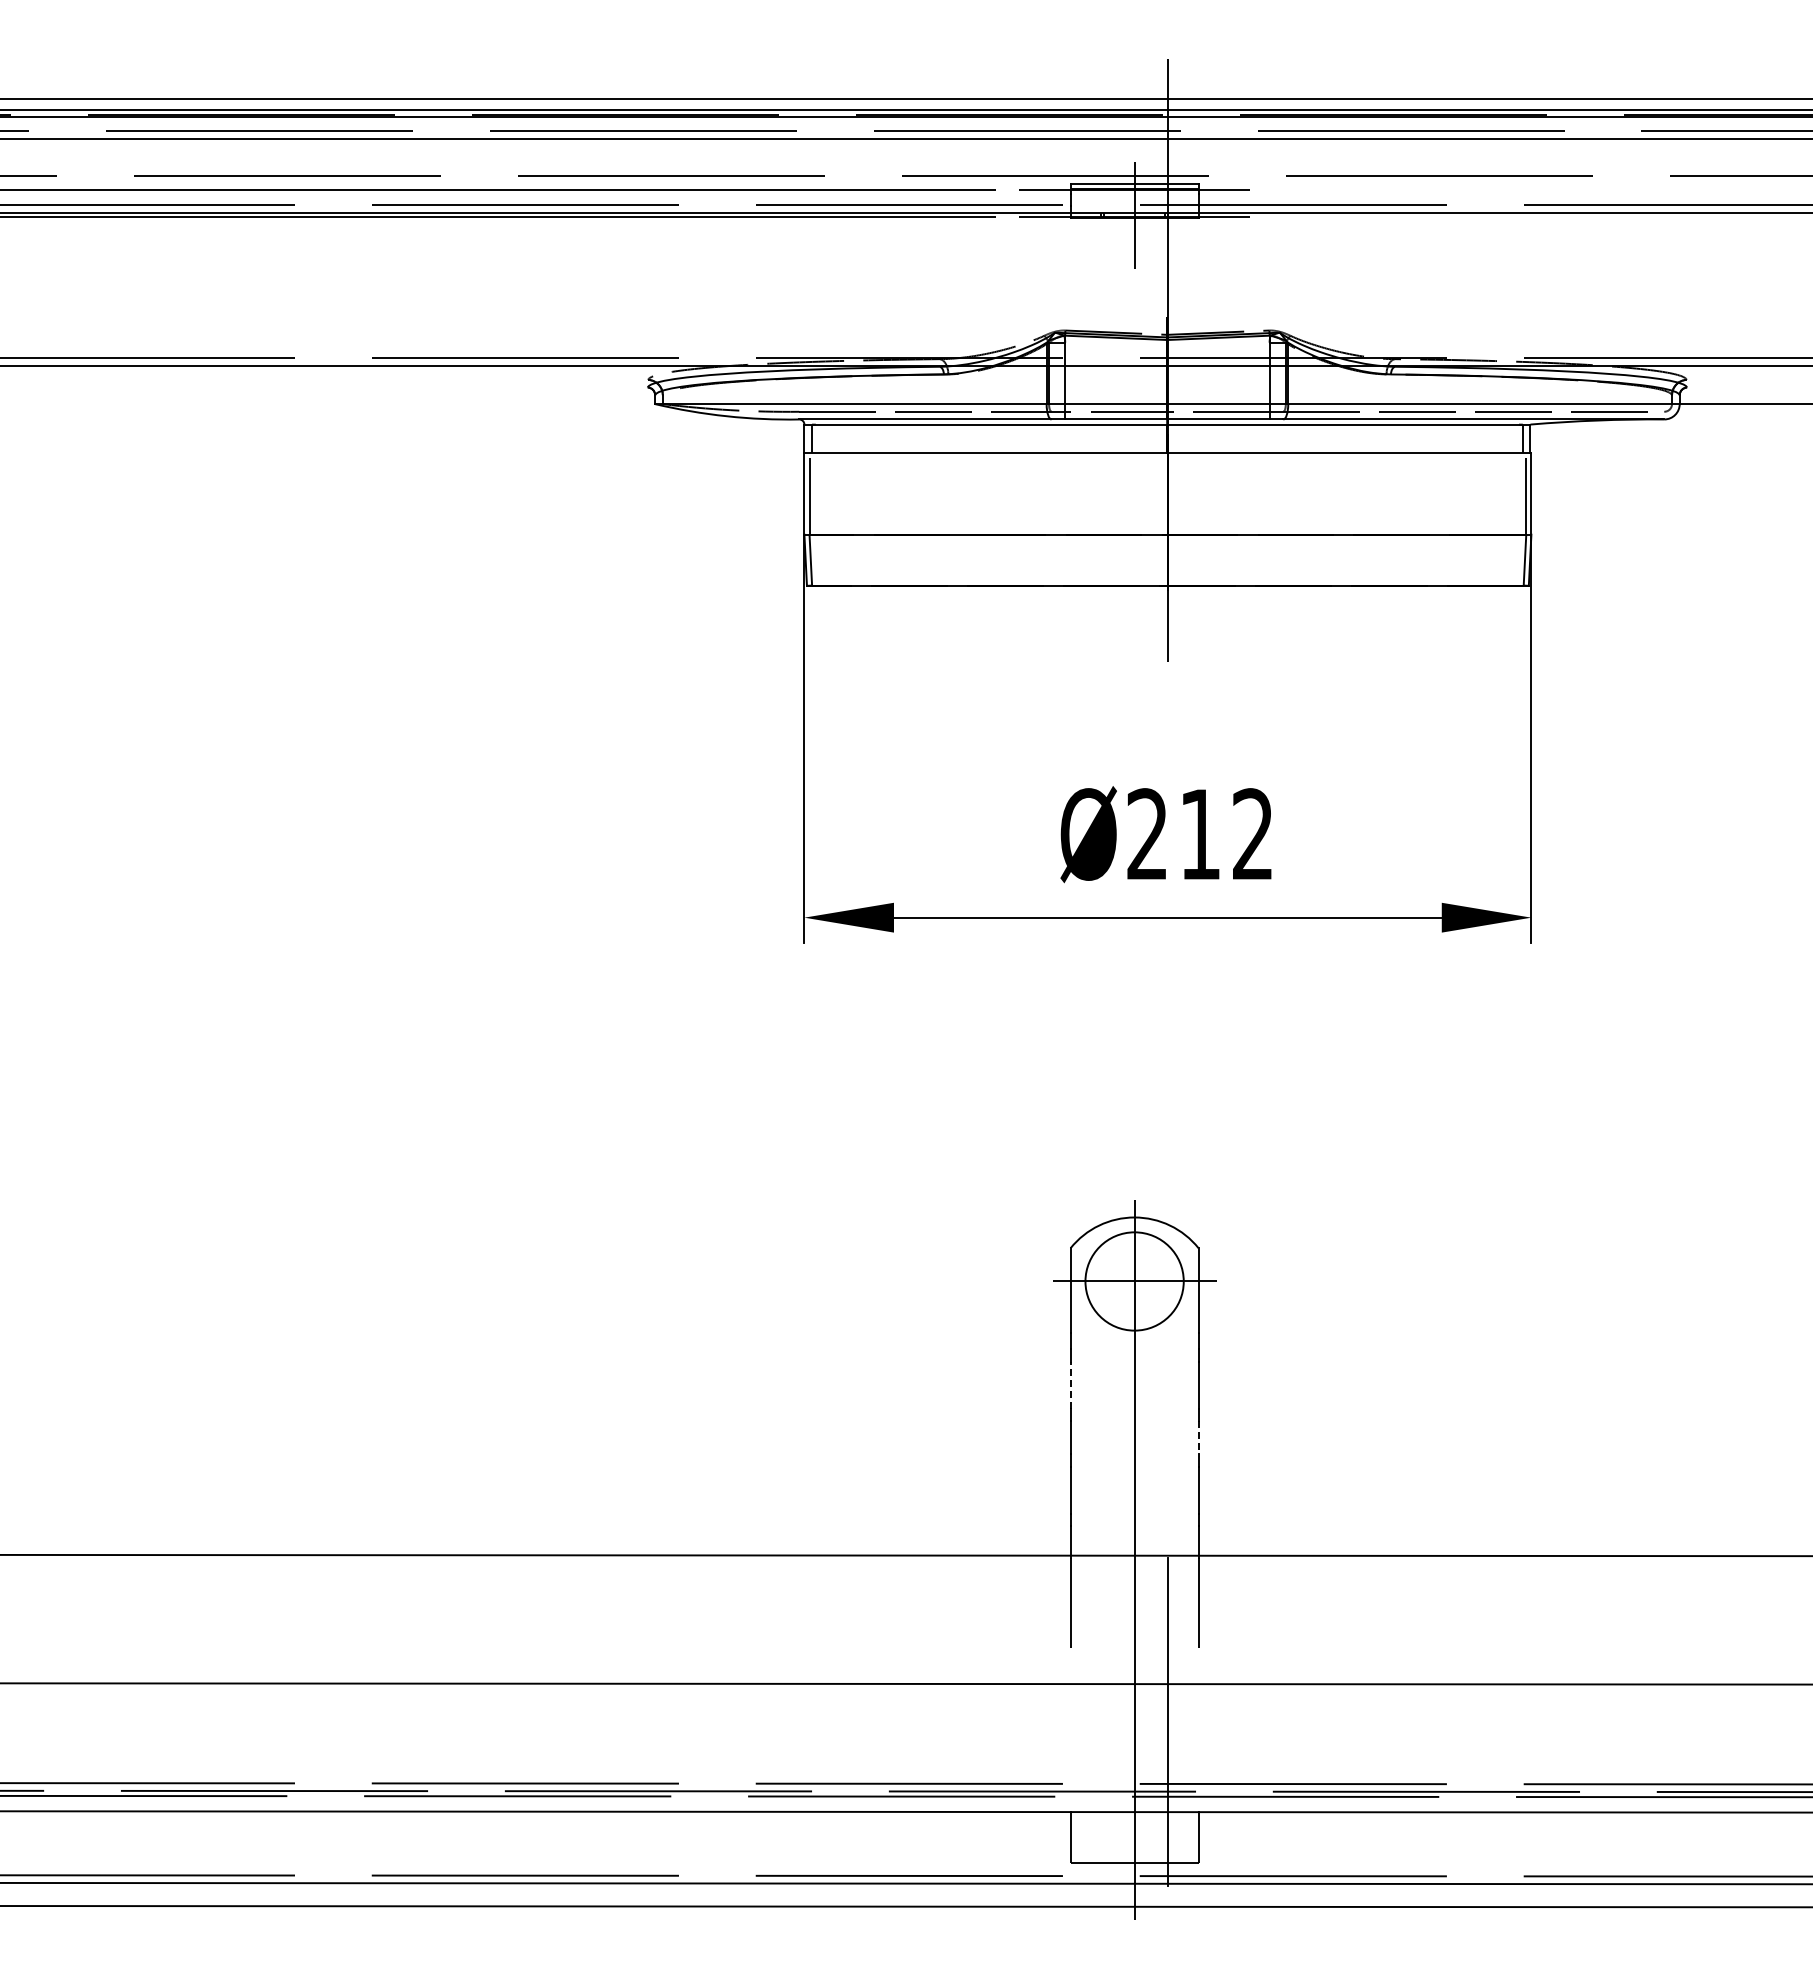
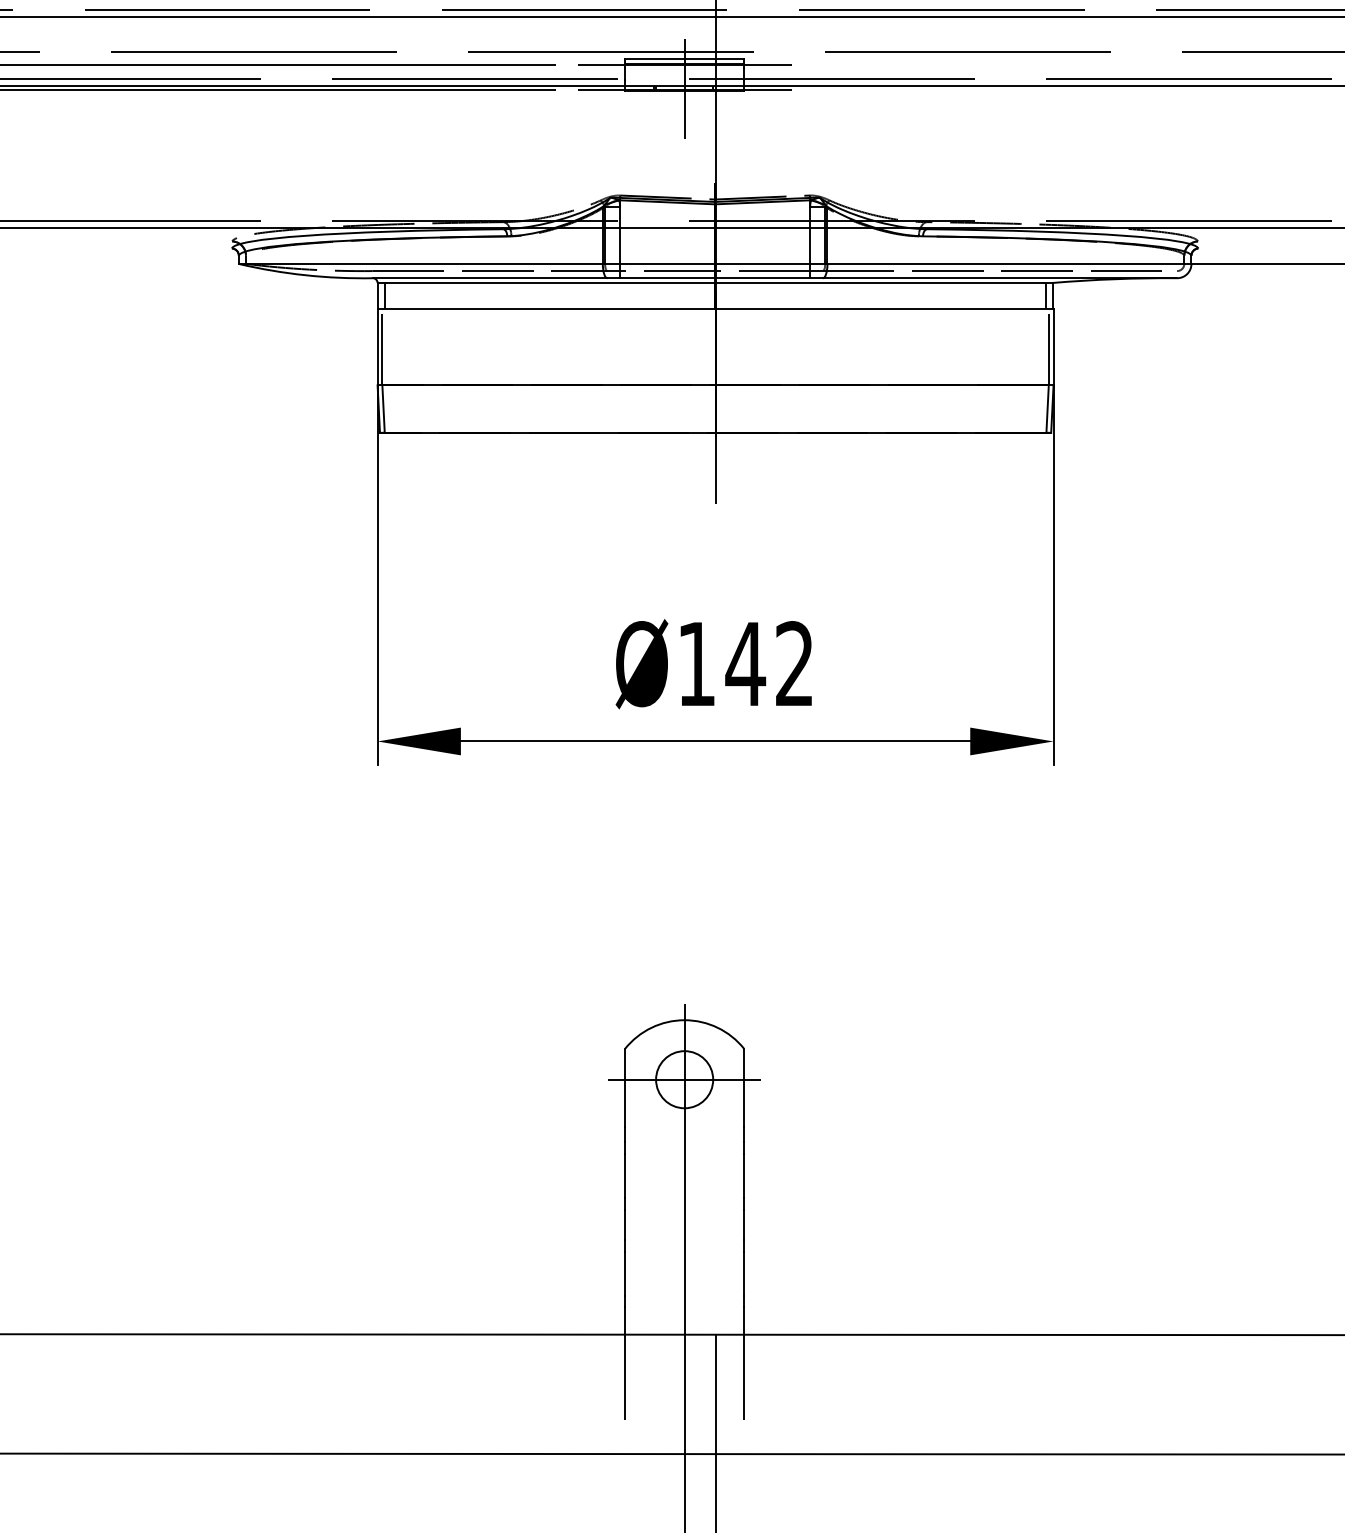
text: (1174, 833) -> (721, 663), Ø212 -> Ø142
circle: (1134, 1281) -> (684, 1079), size x0.62
line: (1070, 1385) -> (625, 1176), dashed -> solid
line: (1198, 1438) -> (744, 1225), dashed -> solid

